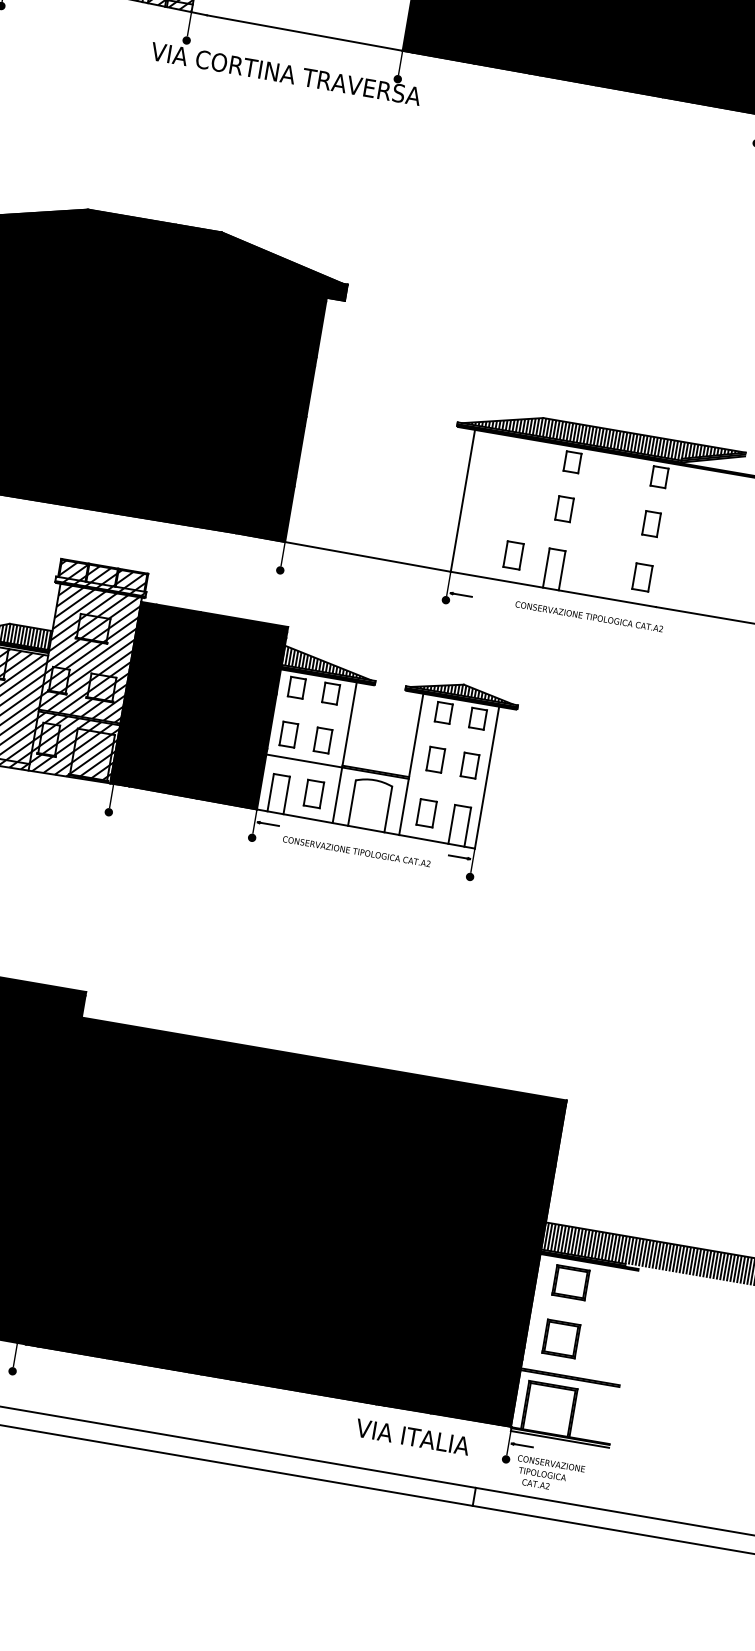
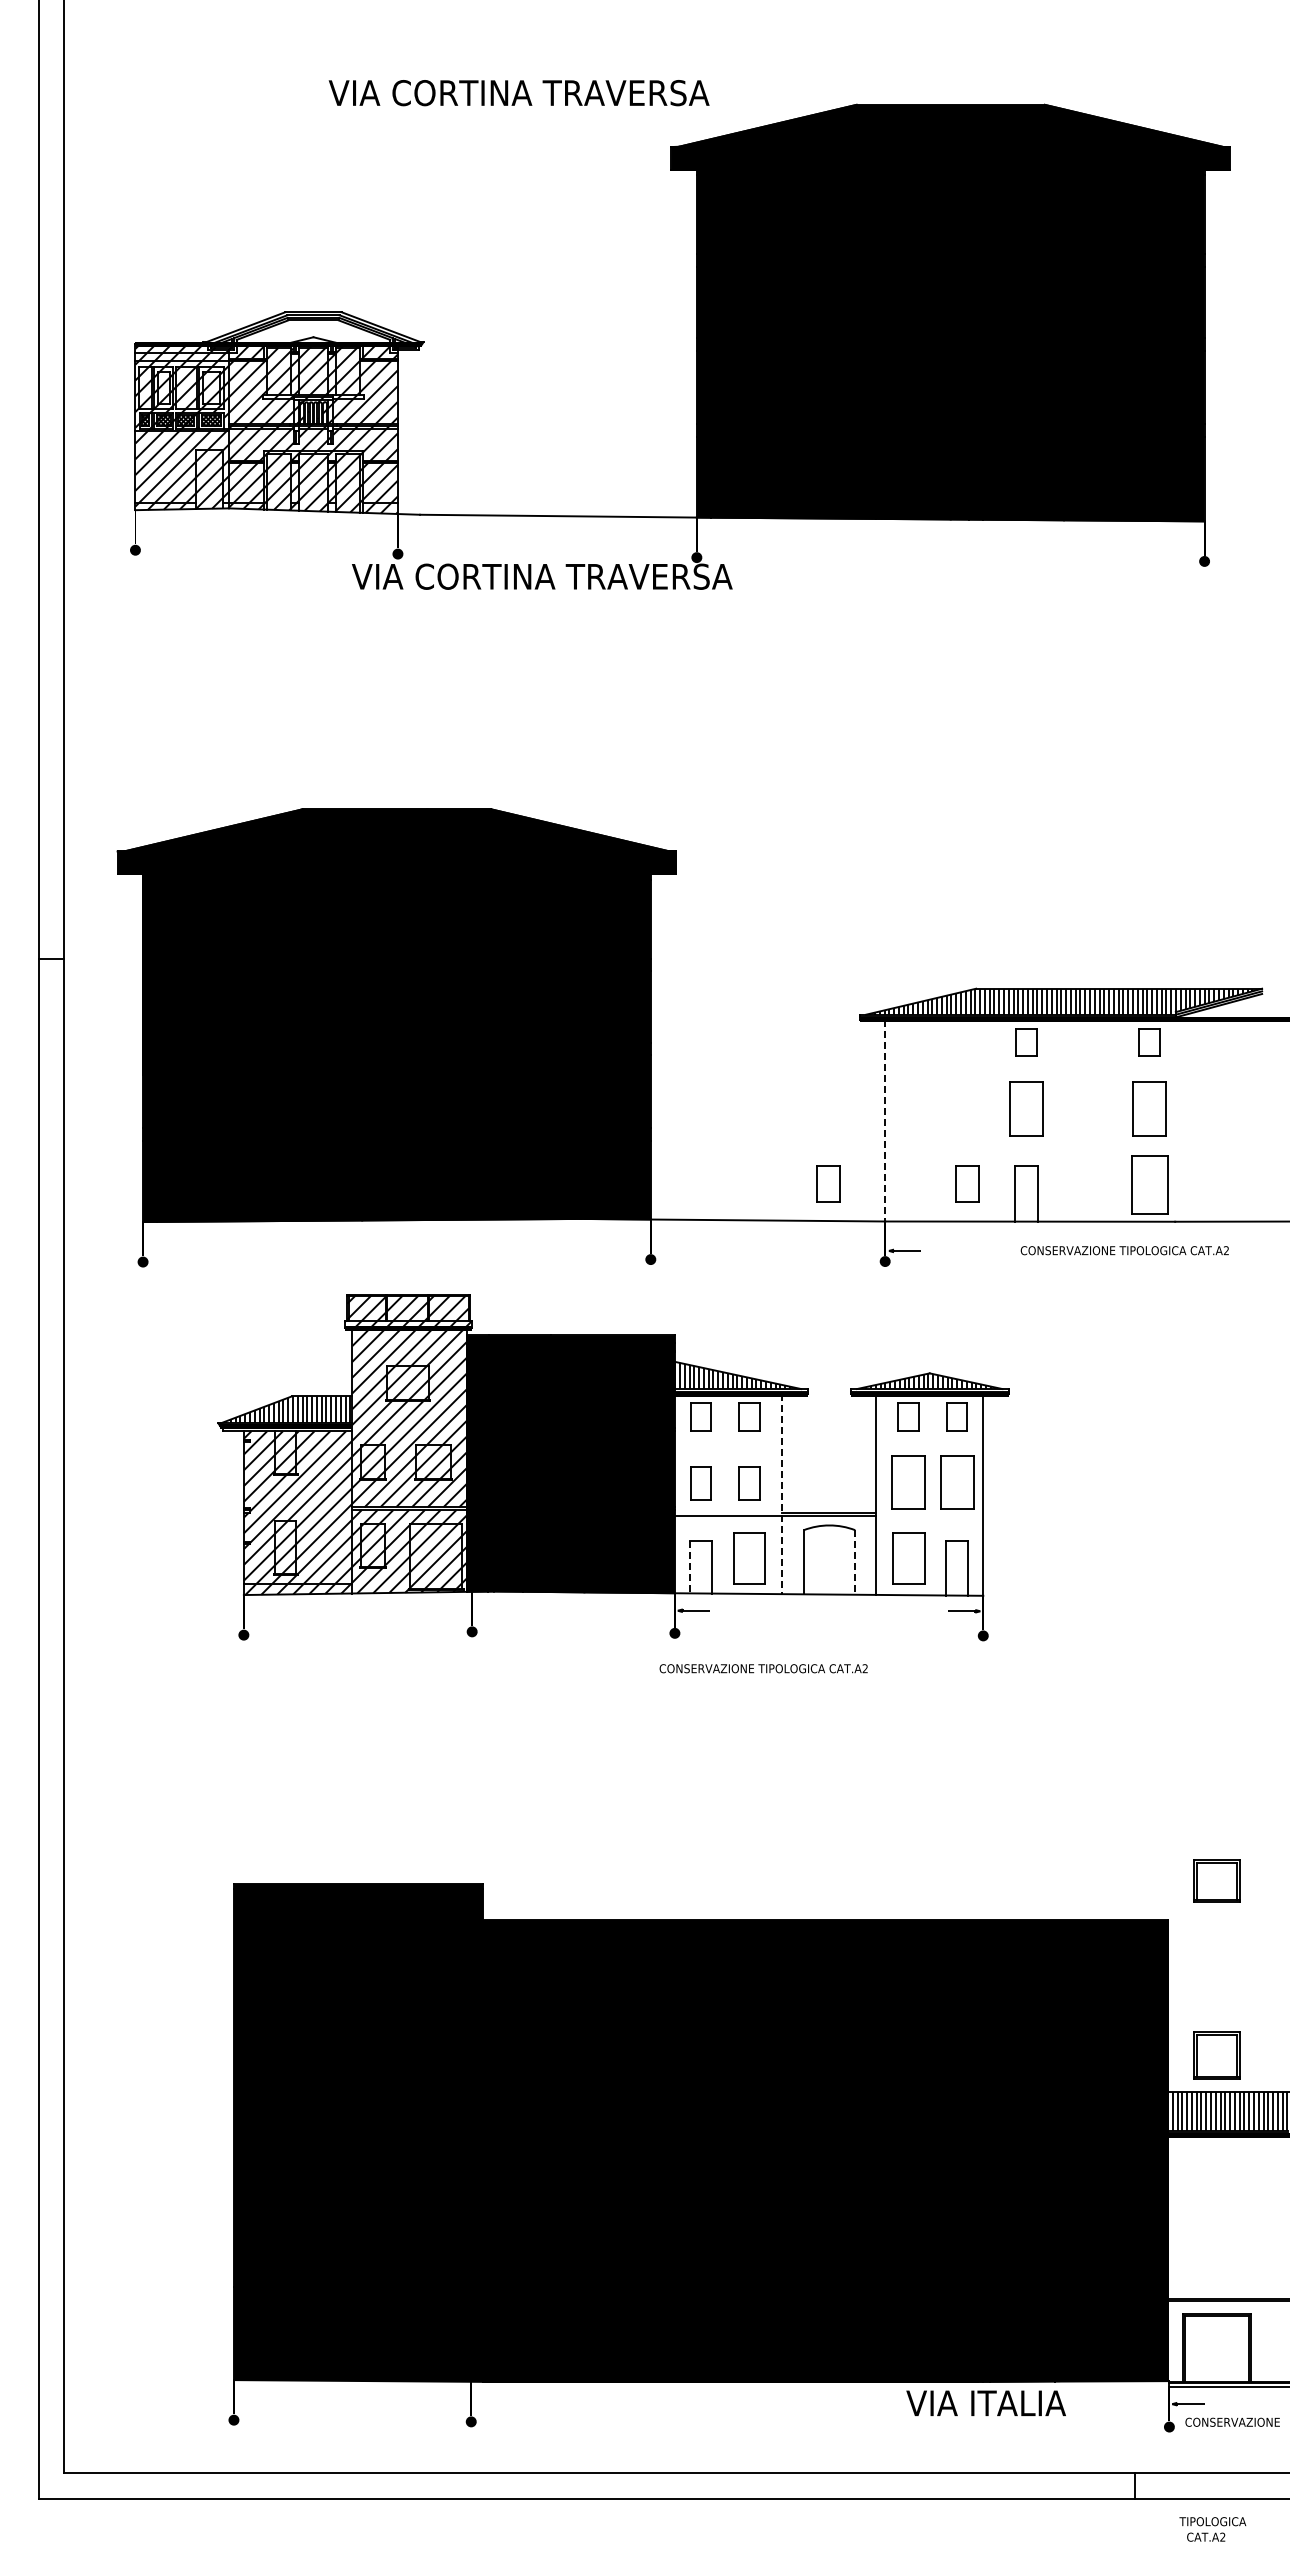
line: (463, 500) -> (885, 1120), solid -> dashed
part: (564, 508) -> (1026, 1108), size x1.6
part: (651, 523) -> (1149, 1108), size x1.6
part: (415, 538) -> (828, 1183), added
part: (642, 576) -> (1149, 1183), size x1.6
text: (589, 616) -> (1124, 1250), moved
line: (345, 752) -> (782, 1494), solid -> dashed
part: (435, 760) -> (908, 1483), size x1.6
part: (469, 765) -> (956, 1483), size x1.6
line: (270, 793) -> (689, 1567), solid -> dashed
part: (313, 793) -> (749, 1558), size x1.4
line: (388, 809) -> (855, 1562), solid -> dashed
part: (426, 813) -> (908, 1558), size x1.4
text: (356, 851) -> (763, 1668), moved
part: (570, 1282) -> (1216, 1880), moved
part: (561, 1338) -> (1216, 2055), moved
text: (412, 1436) -> (985, 2402), moved
text: (541, 1479) -> (1212, 2529), moved

